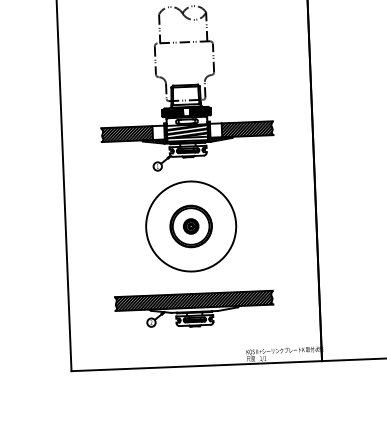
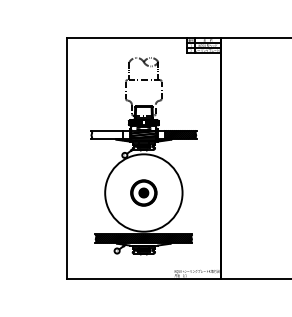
hatch: (126, 133) -> (106, 134), removed
circle: (190, 225) -> (143, 192), size x1.4

